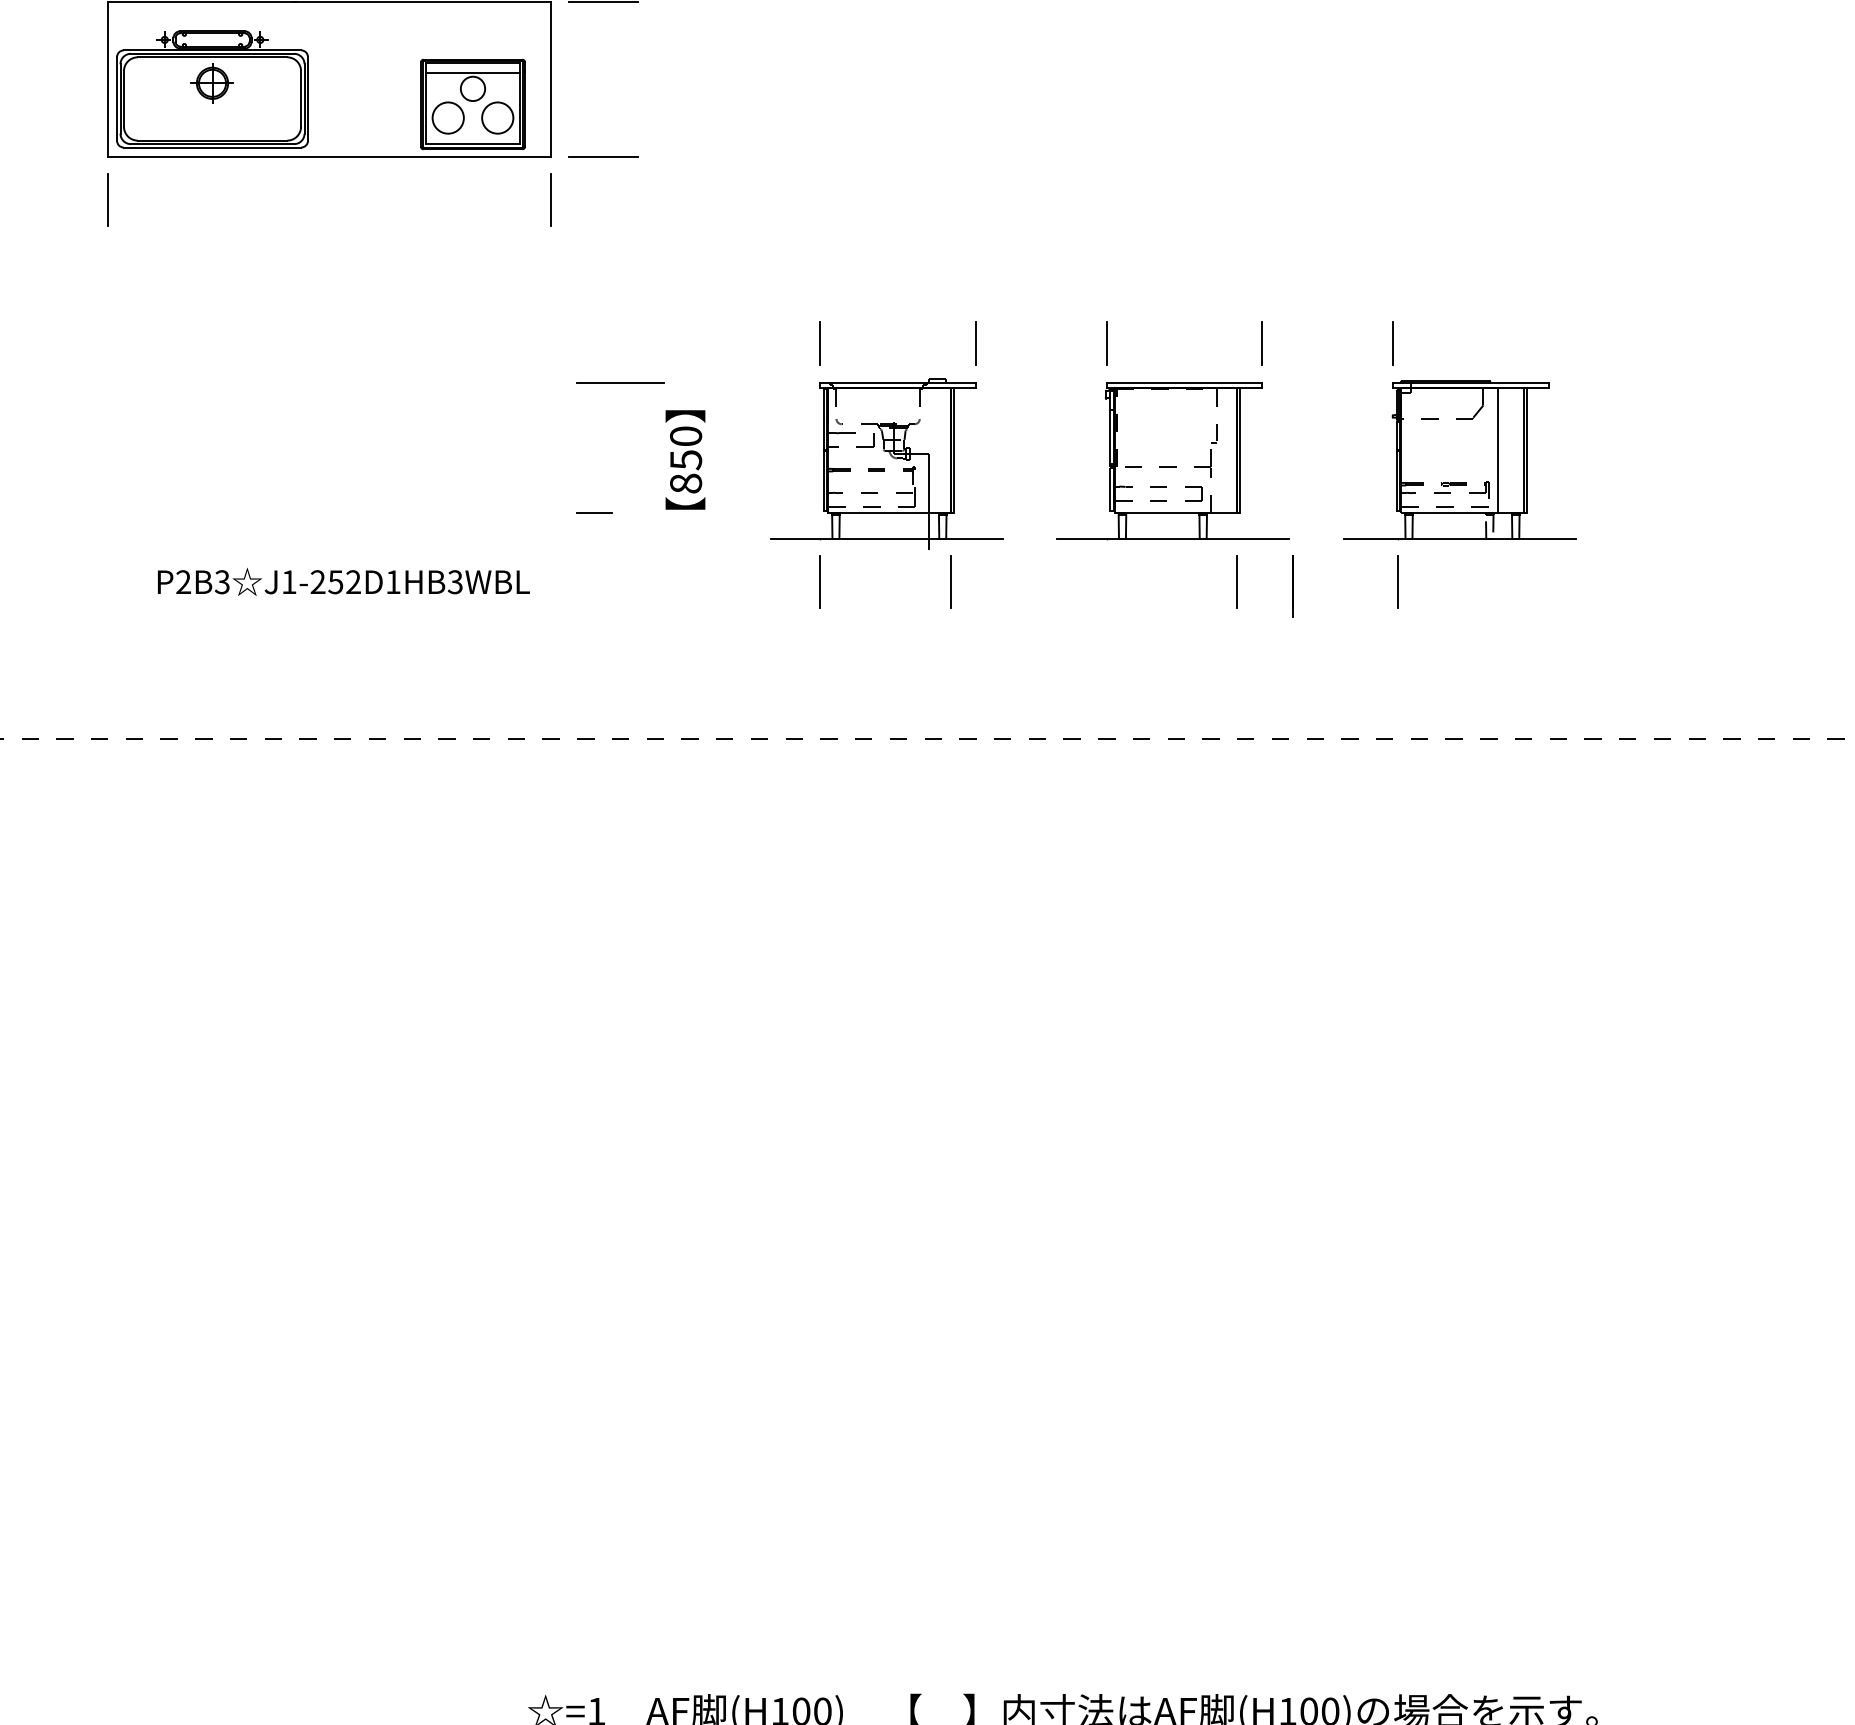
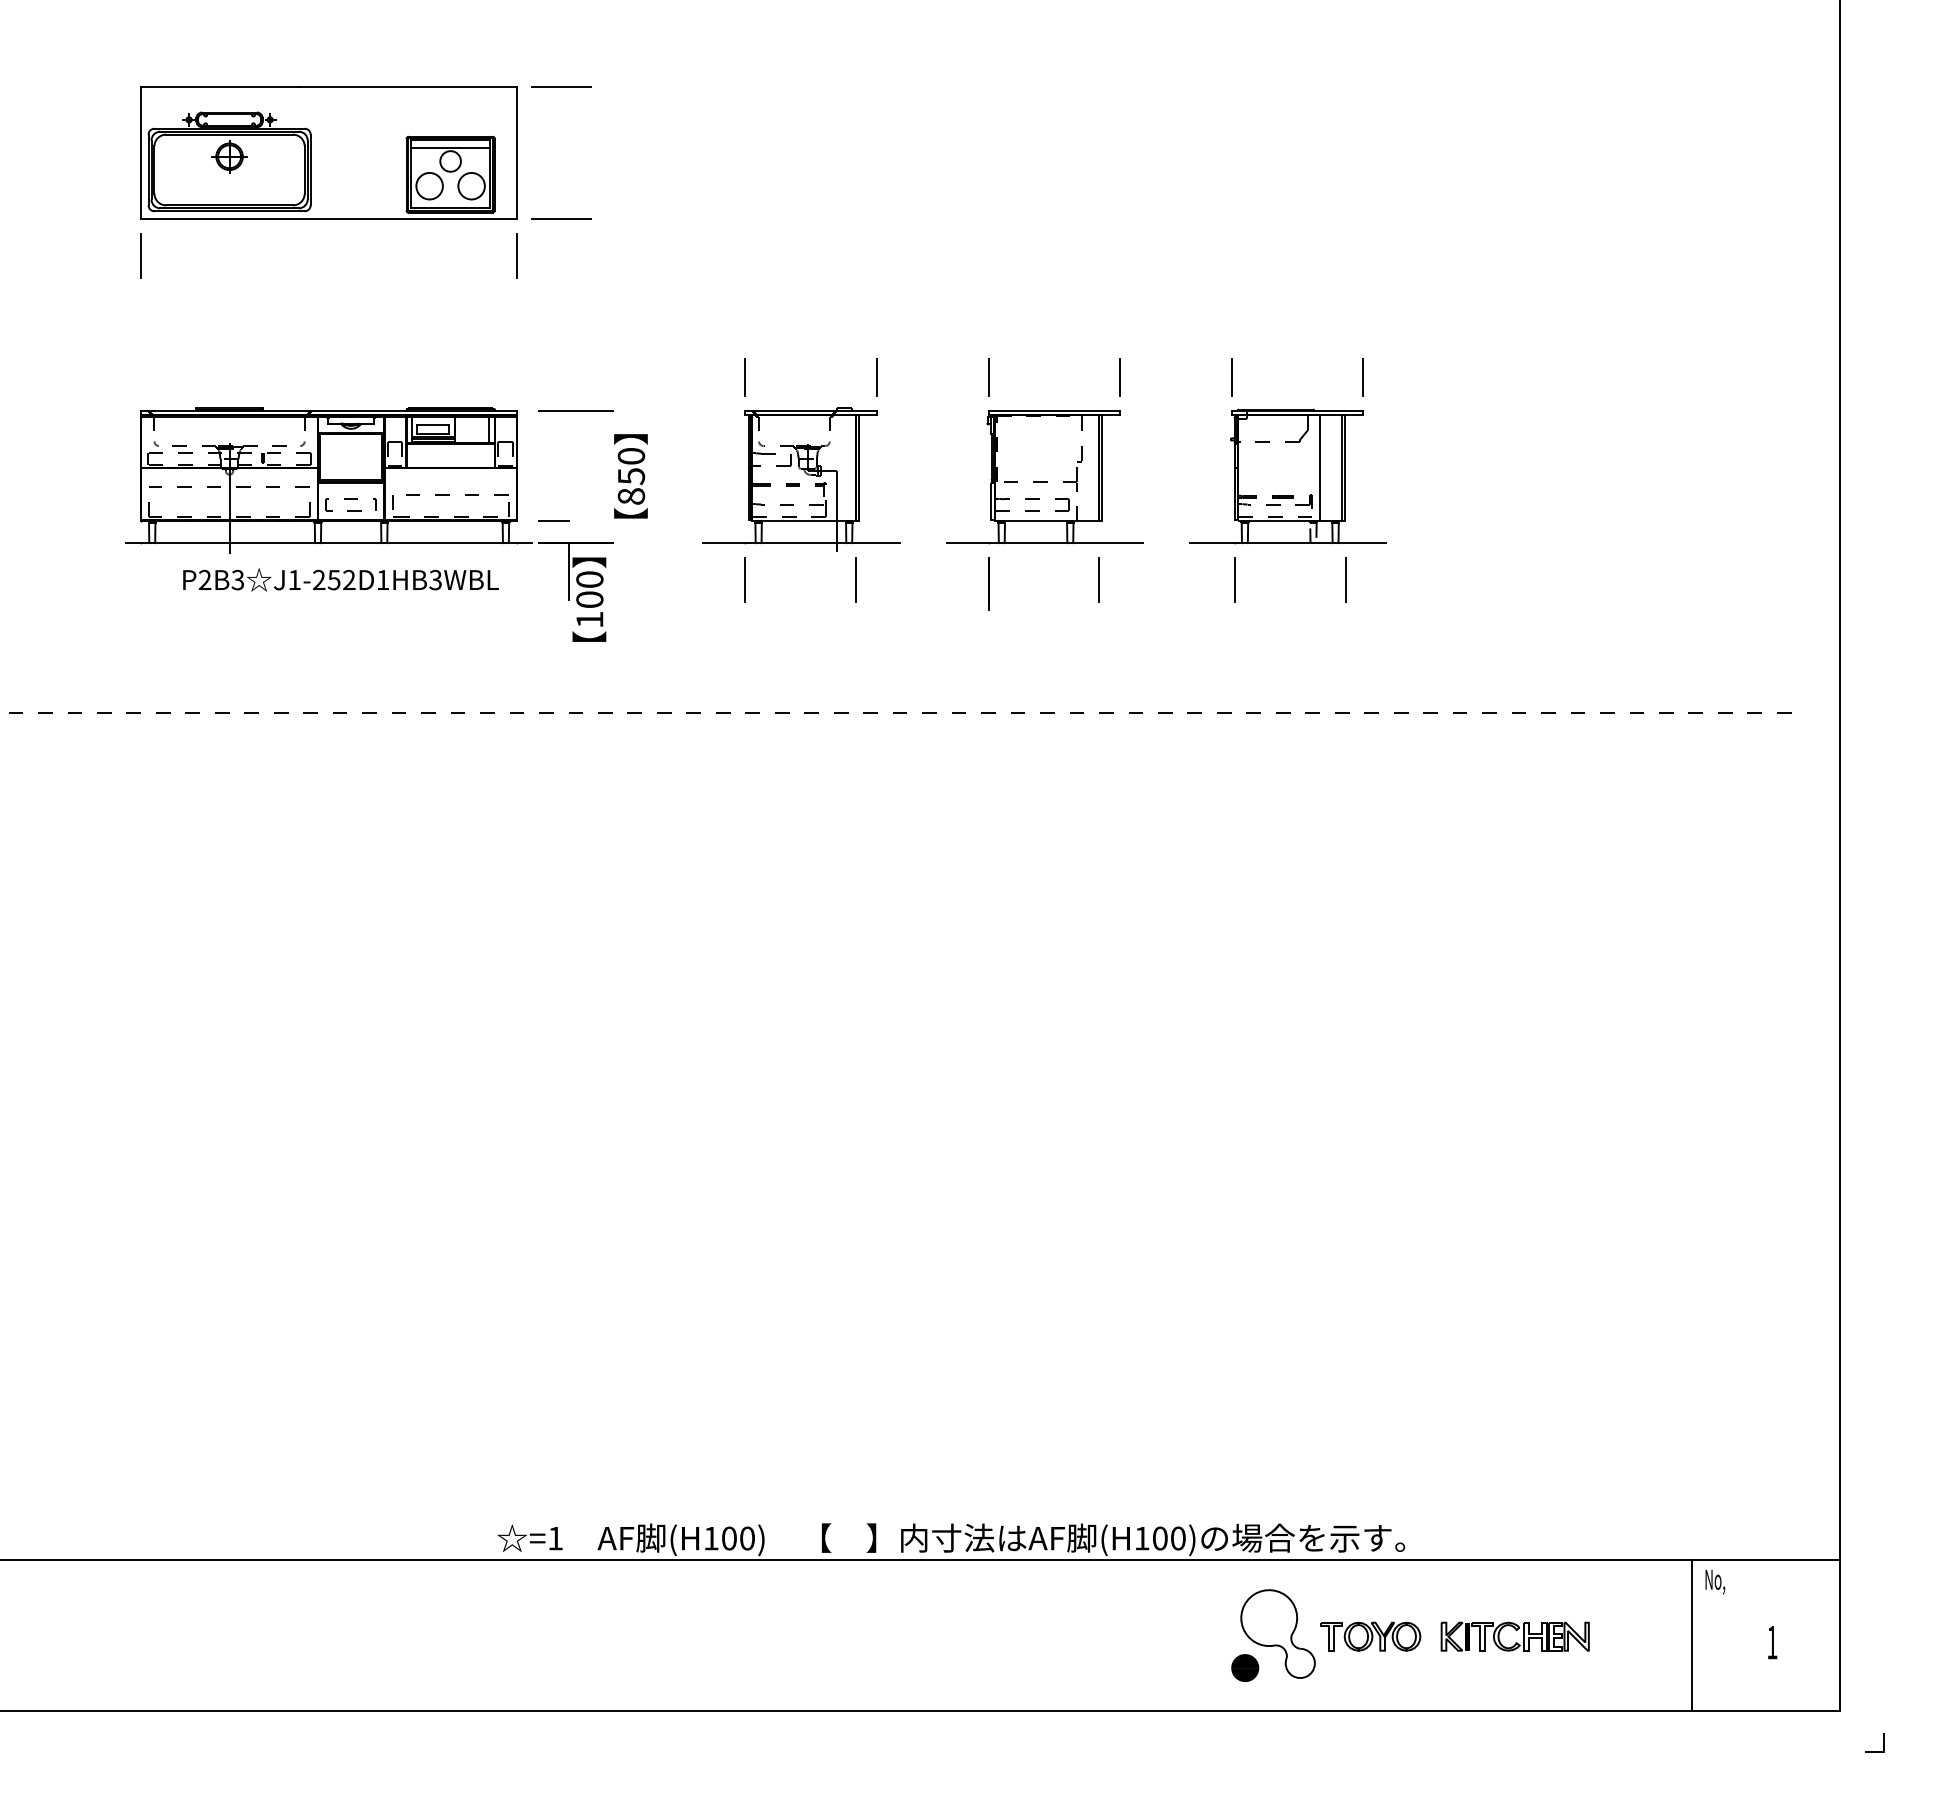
line: (1548, 343) -> (1363, 377), added
part: (377, 516) -> (369, 524), added
line: (1527, 582) -> (1345, 580), added
line: (1293, 586) -> (988, 583), moved

